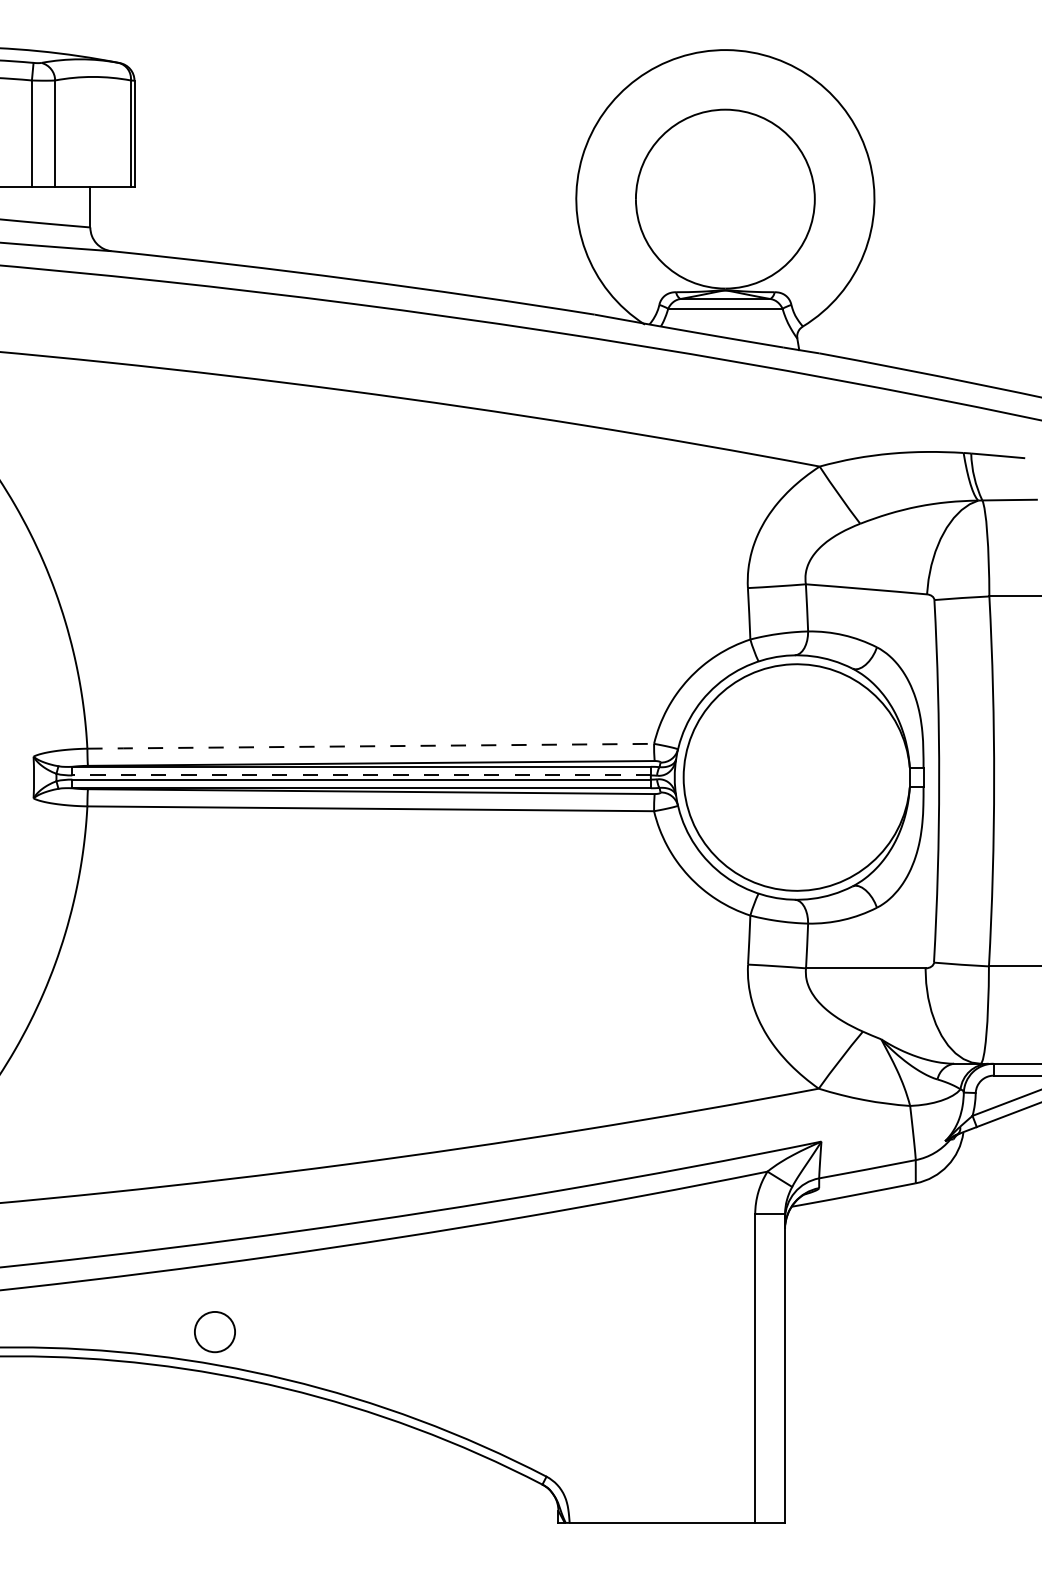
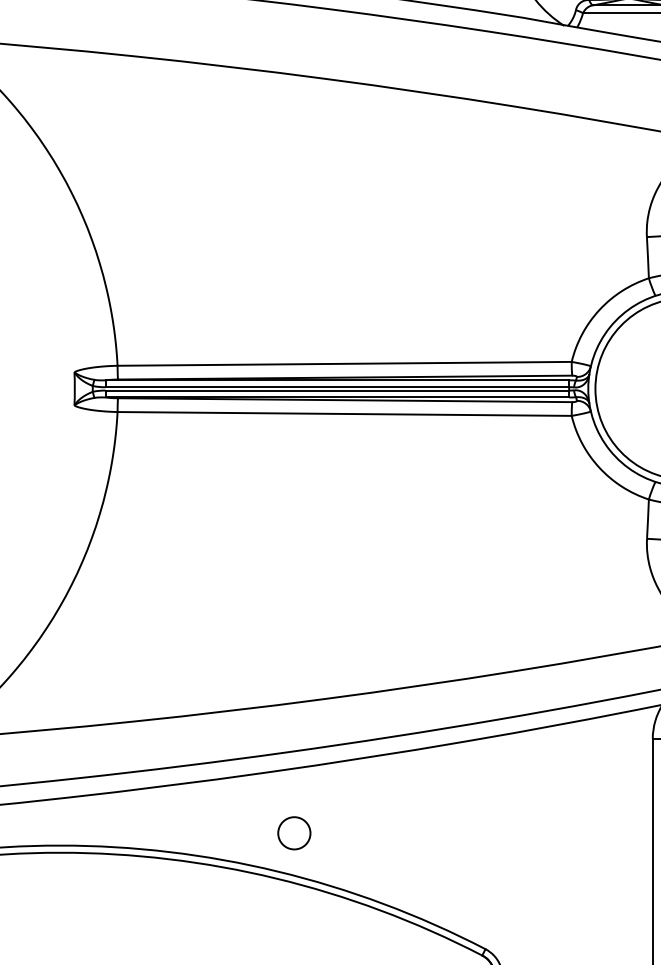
line: (369, 746) -> (343, 364), dashed -> solid
line: (361, 775) -> (337, 387), dashed -> solid
circle: (214, 1332) -> (293, 833), moved

